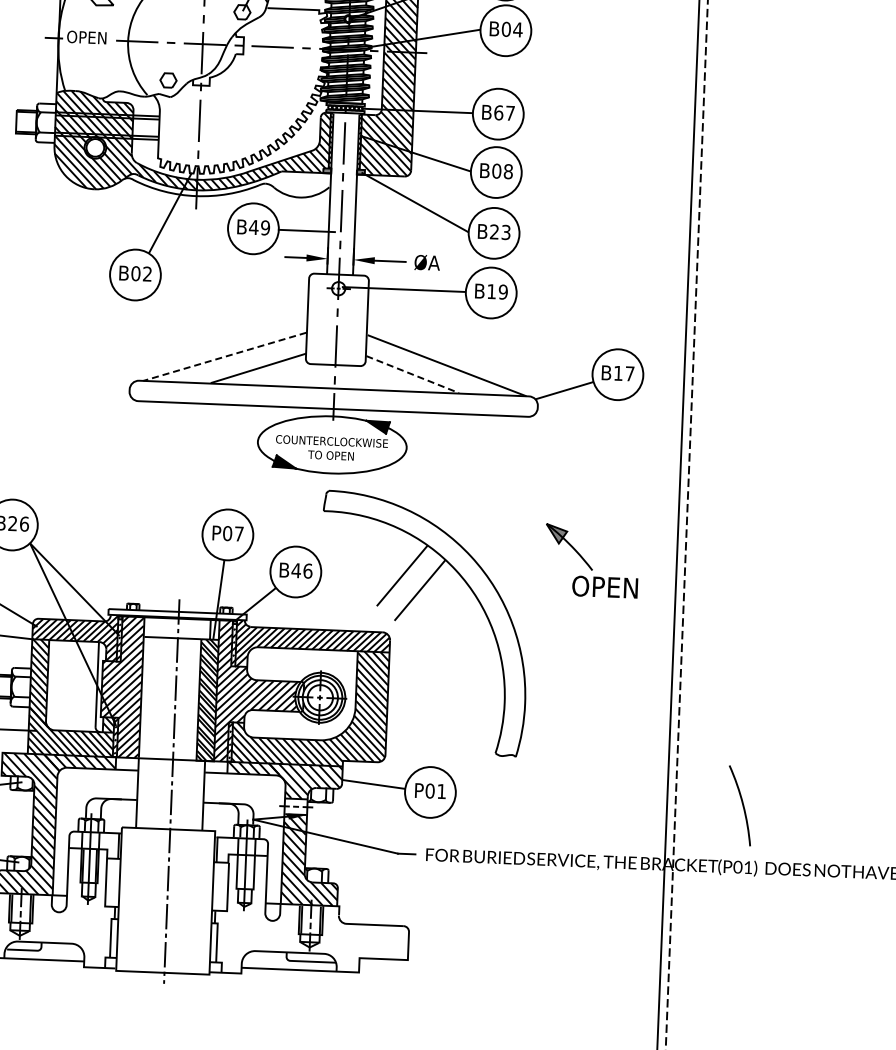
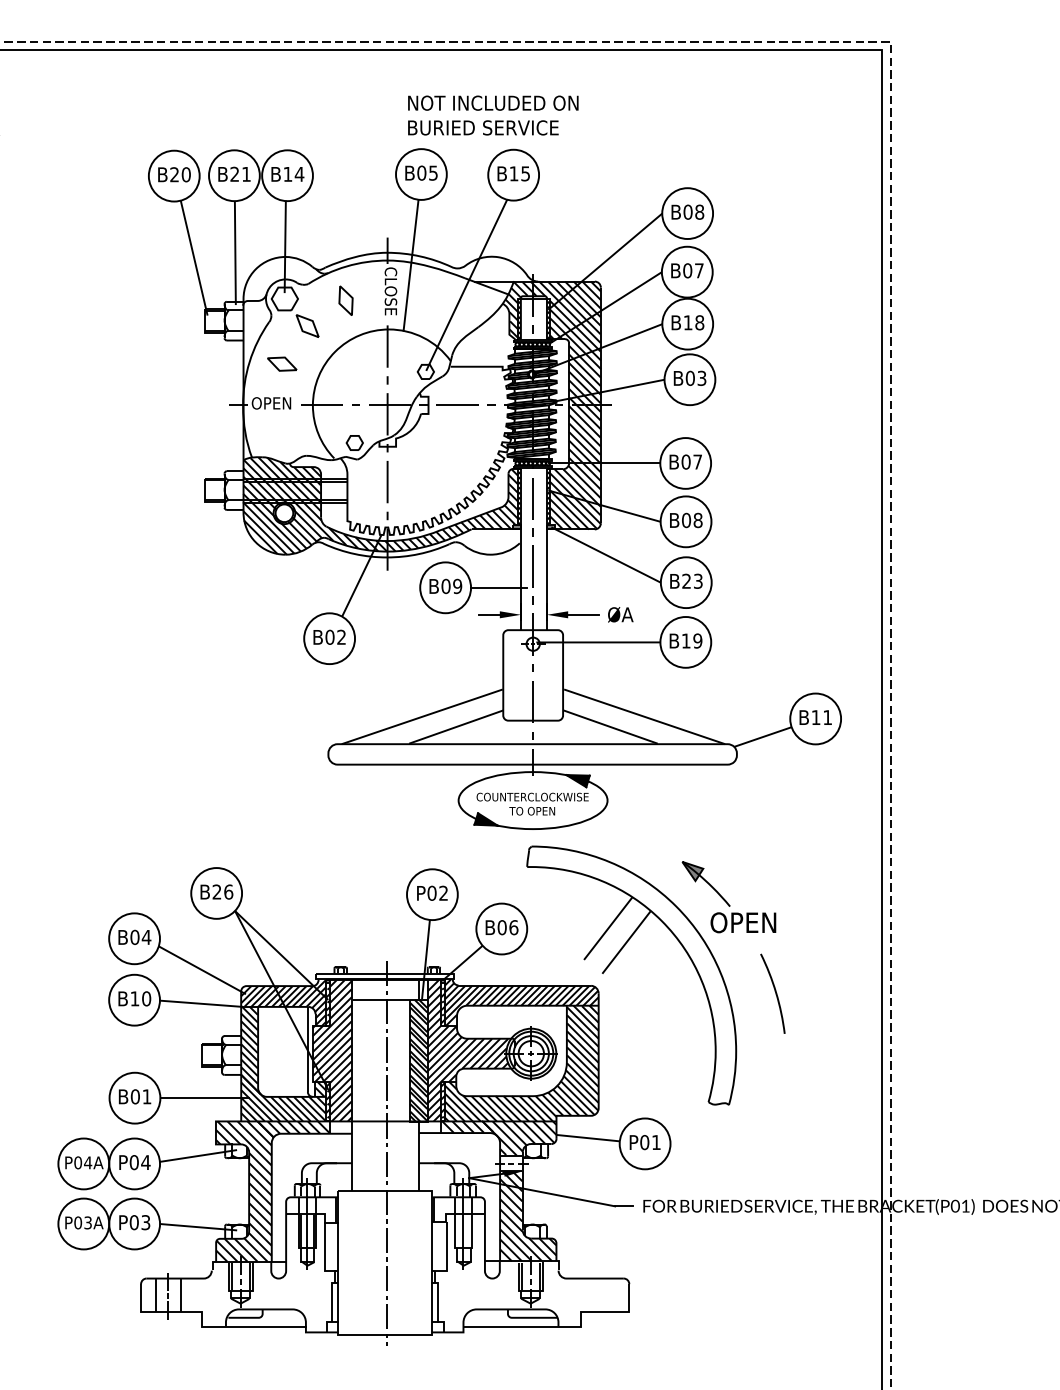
text: (517, 28) -> (701, 377), B04 -> B03
text: (498, 112) -> (685, 461), B67 -> B07
text: (253, 227) -> (445, 586), B49 -> B09
line: (224, 357) -> (421, 717), dashed -> solid
text: (629, 373) -> (827, 717), B17 -> B11
line: (412, 375) -> (610, 727), dashed -> solid
text: (239, 533) -> (443, 892), P07 -> P02
part: (591, 561) -> (728, 897), moved
text: (295, 570) -> (501, 927), B46 -> B06
arc: (741, 803) -> (774, 991), moved

